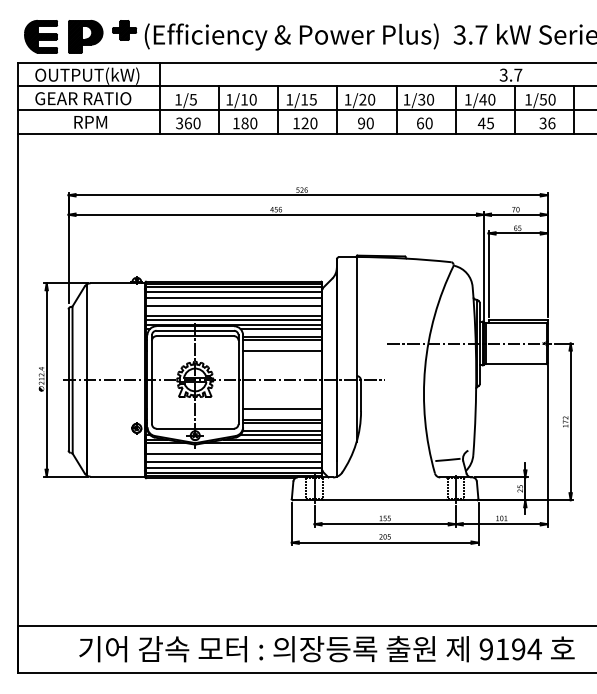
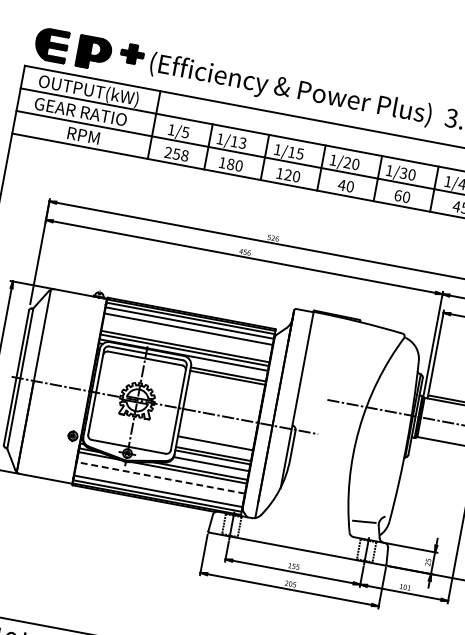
text: (252, 99) -> (242, 142), 1/10 -> 1/13
text: (188, 123) -> (176, 154), 360 -> 258
text: (361, 123) -> (341, 185), 90 -> 40
line: (233, 305) -> (187, 336), removed
line: (280, 329) -> (227, 367), removed
line: (282, 351) -> (225, 388), removed
line: (280, 434) -> (209, 467), removed
line: (233, 453) -> (160, 477), solid -> dashed
line: (233, 461) -> (159, 485), removed

